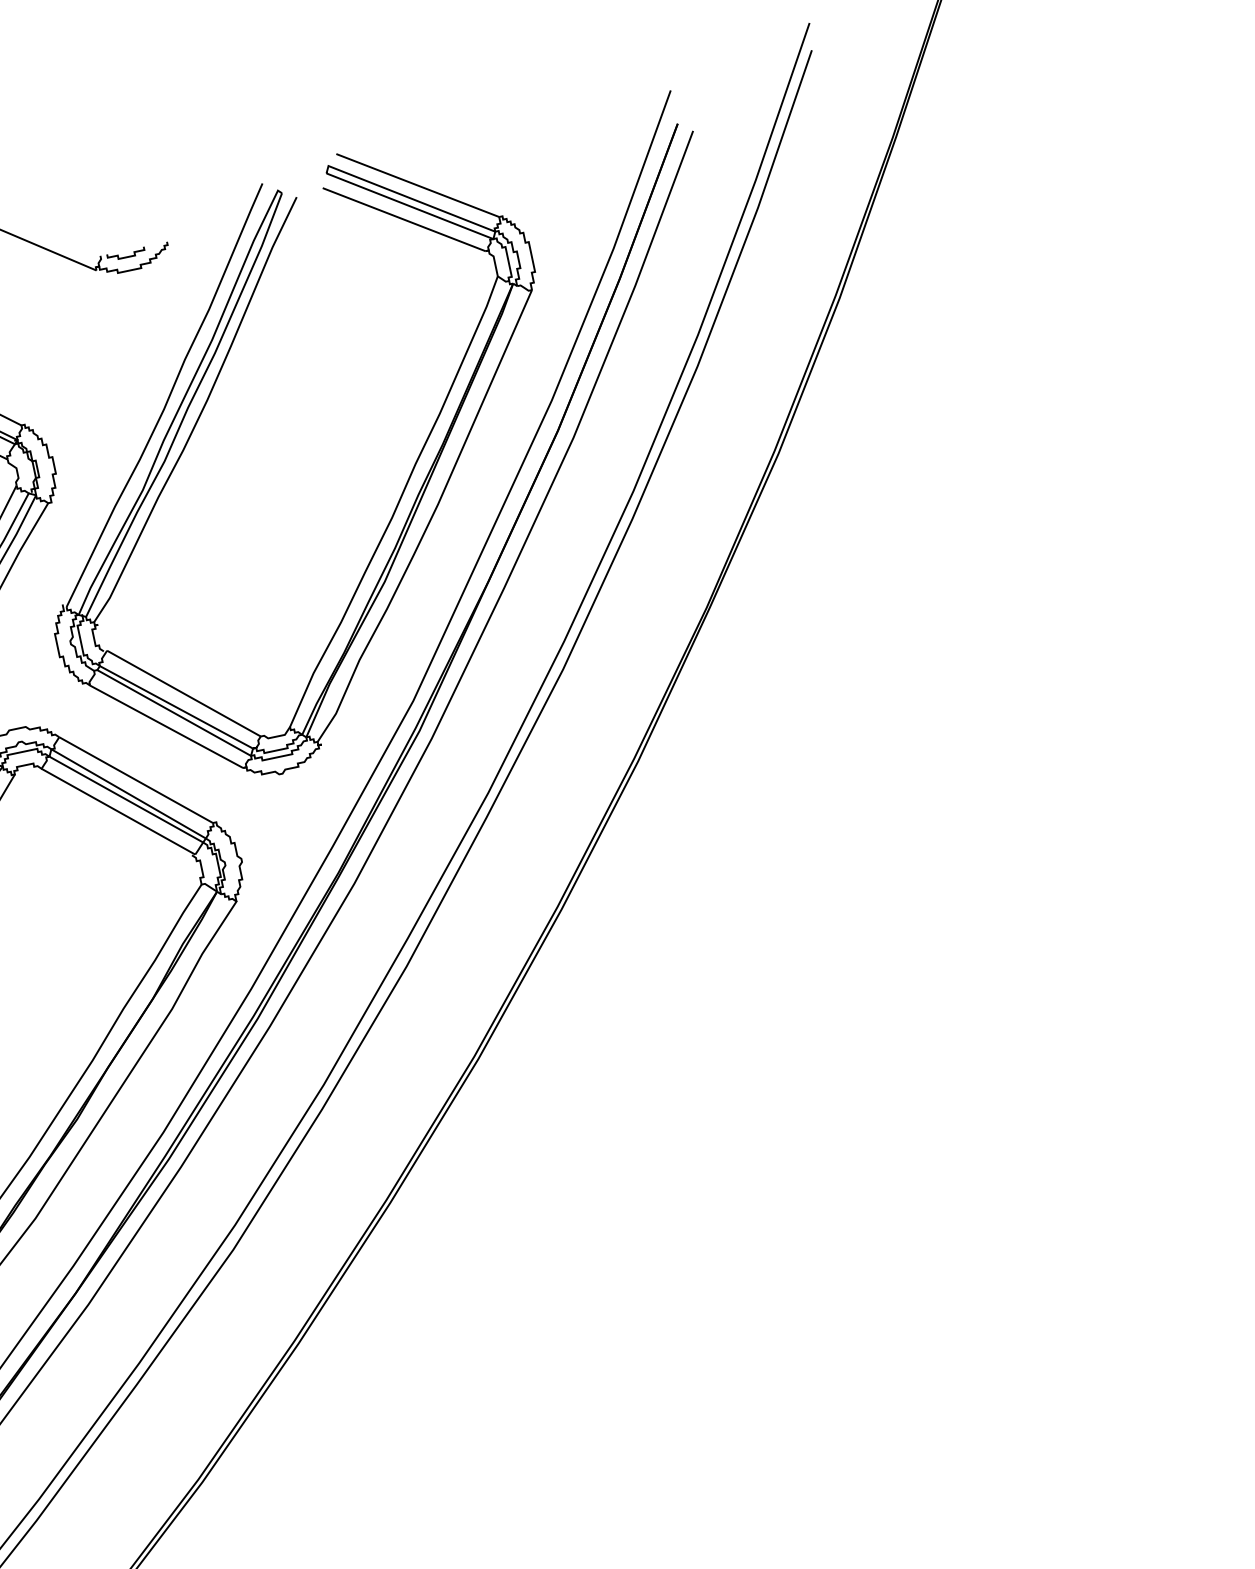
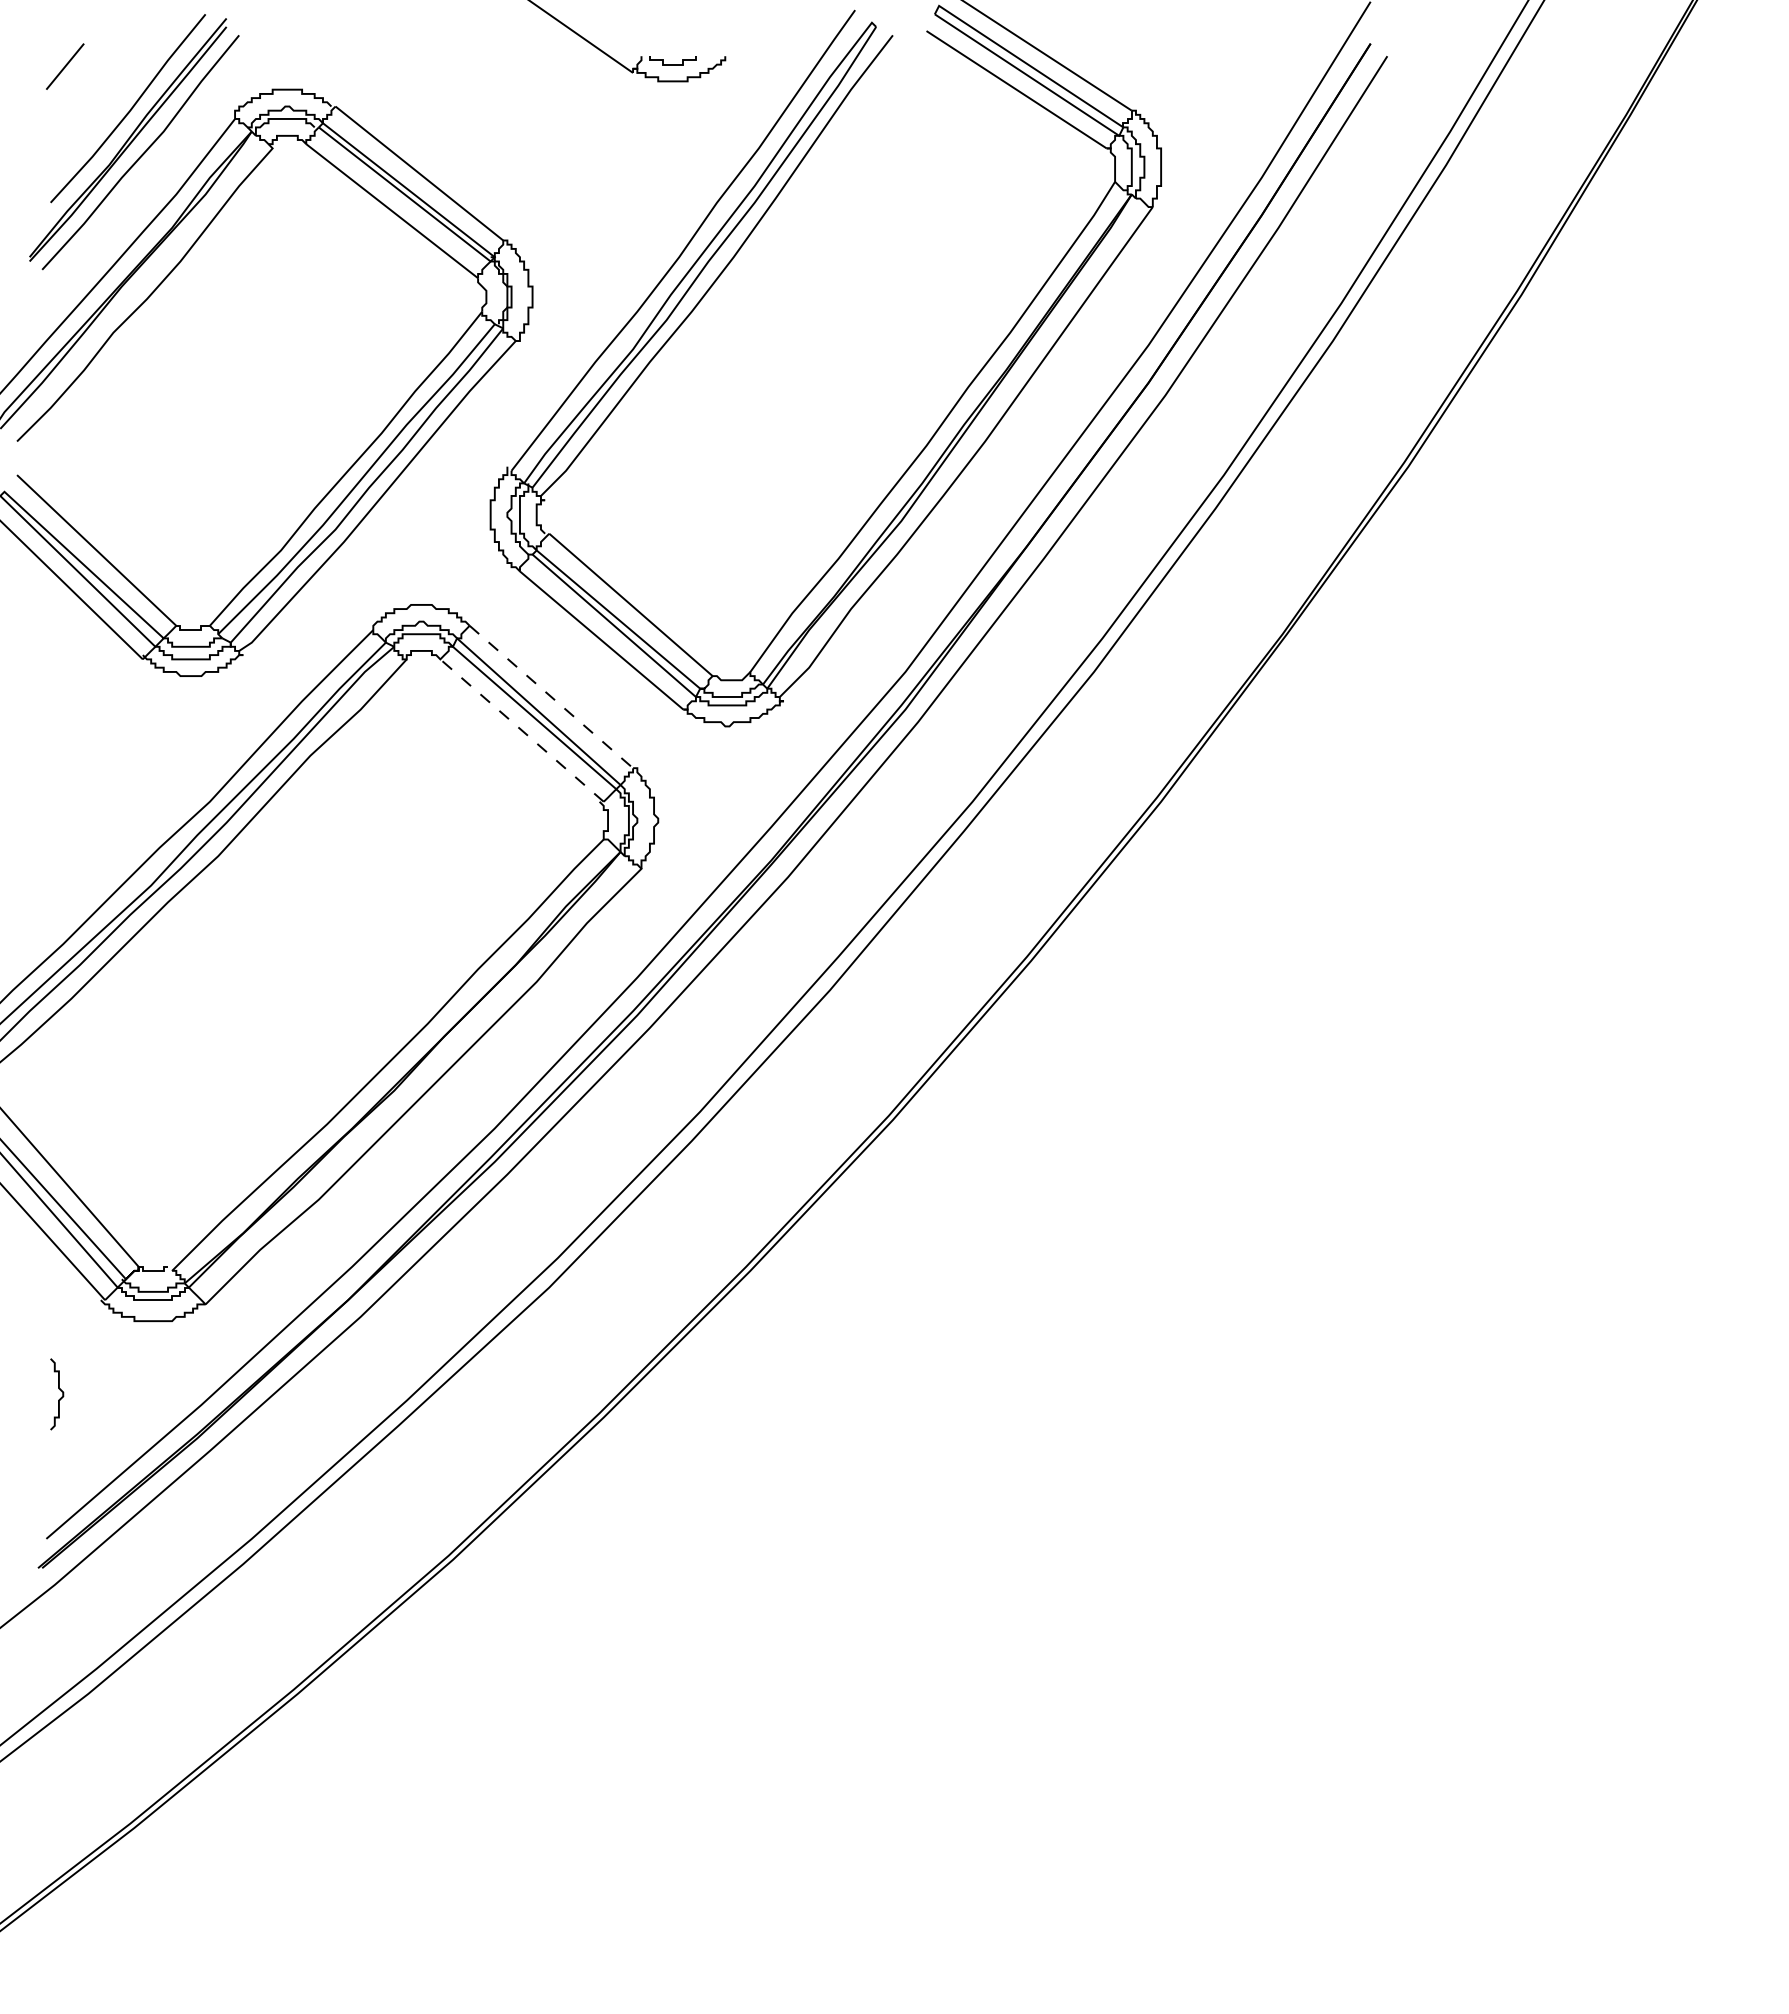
line: (136, 780) -> (551, 697), solid -> dashed
line: (118, 811) -> (521, 730), solid -> dashed

